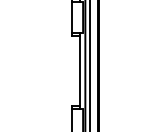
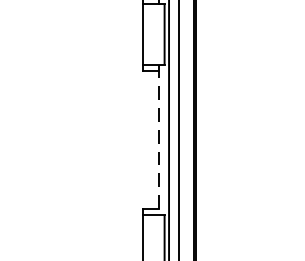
line: (80, 70) -> (159, 139), solid -> dashed

